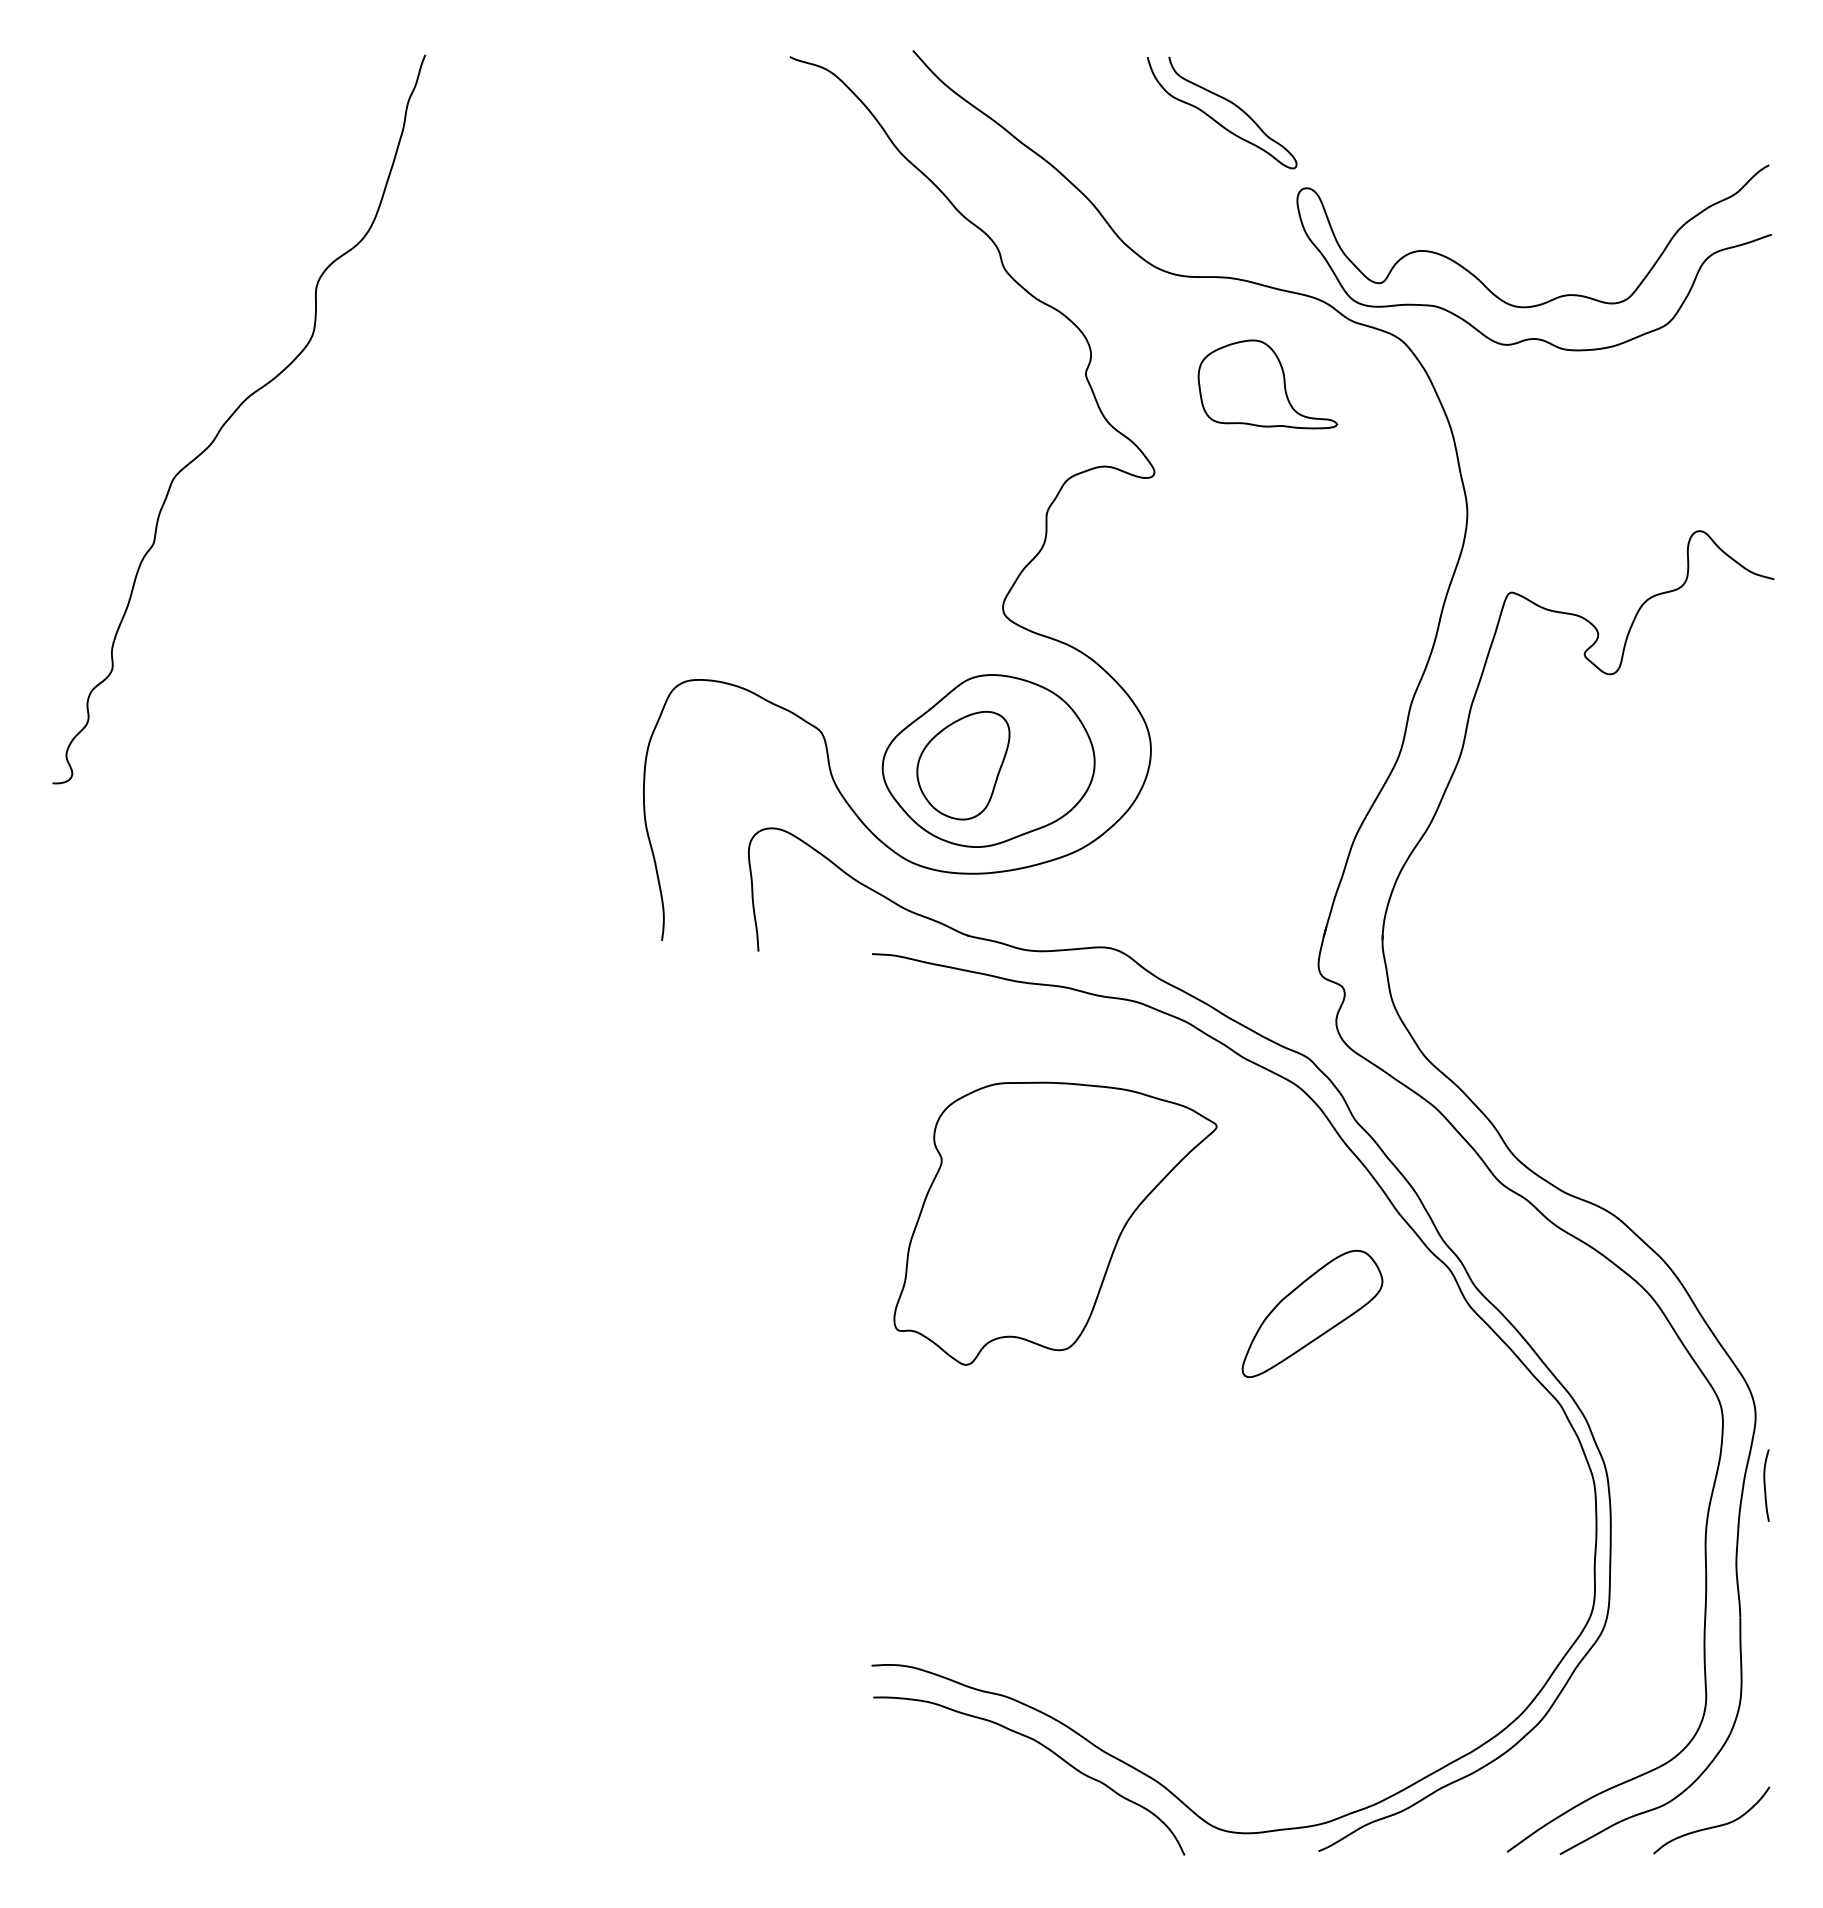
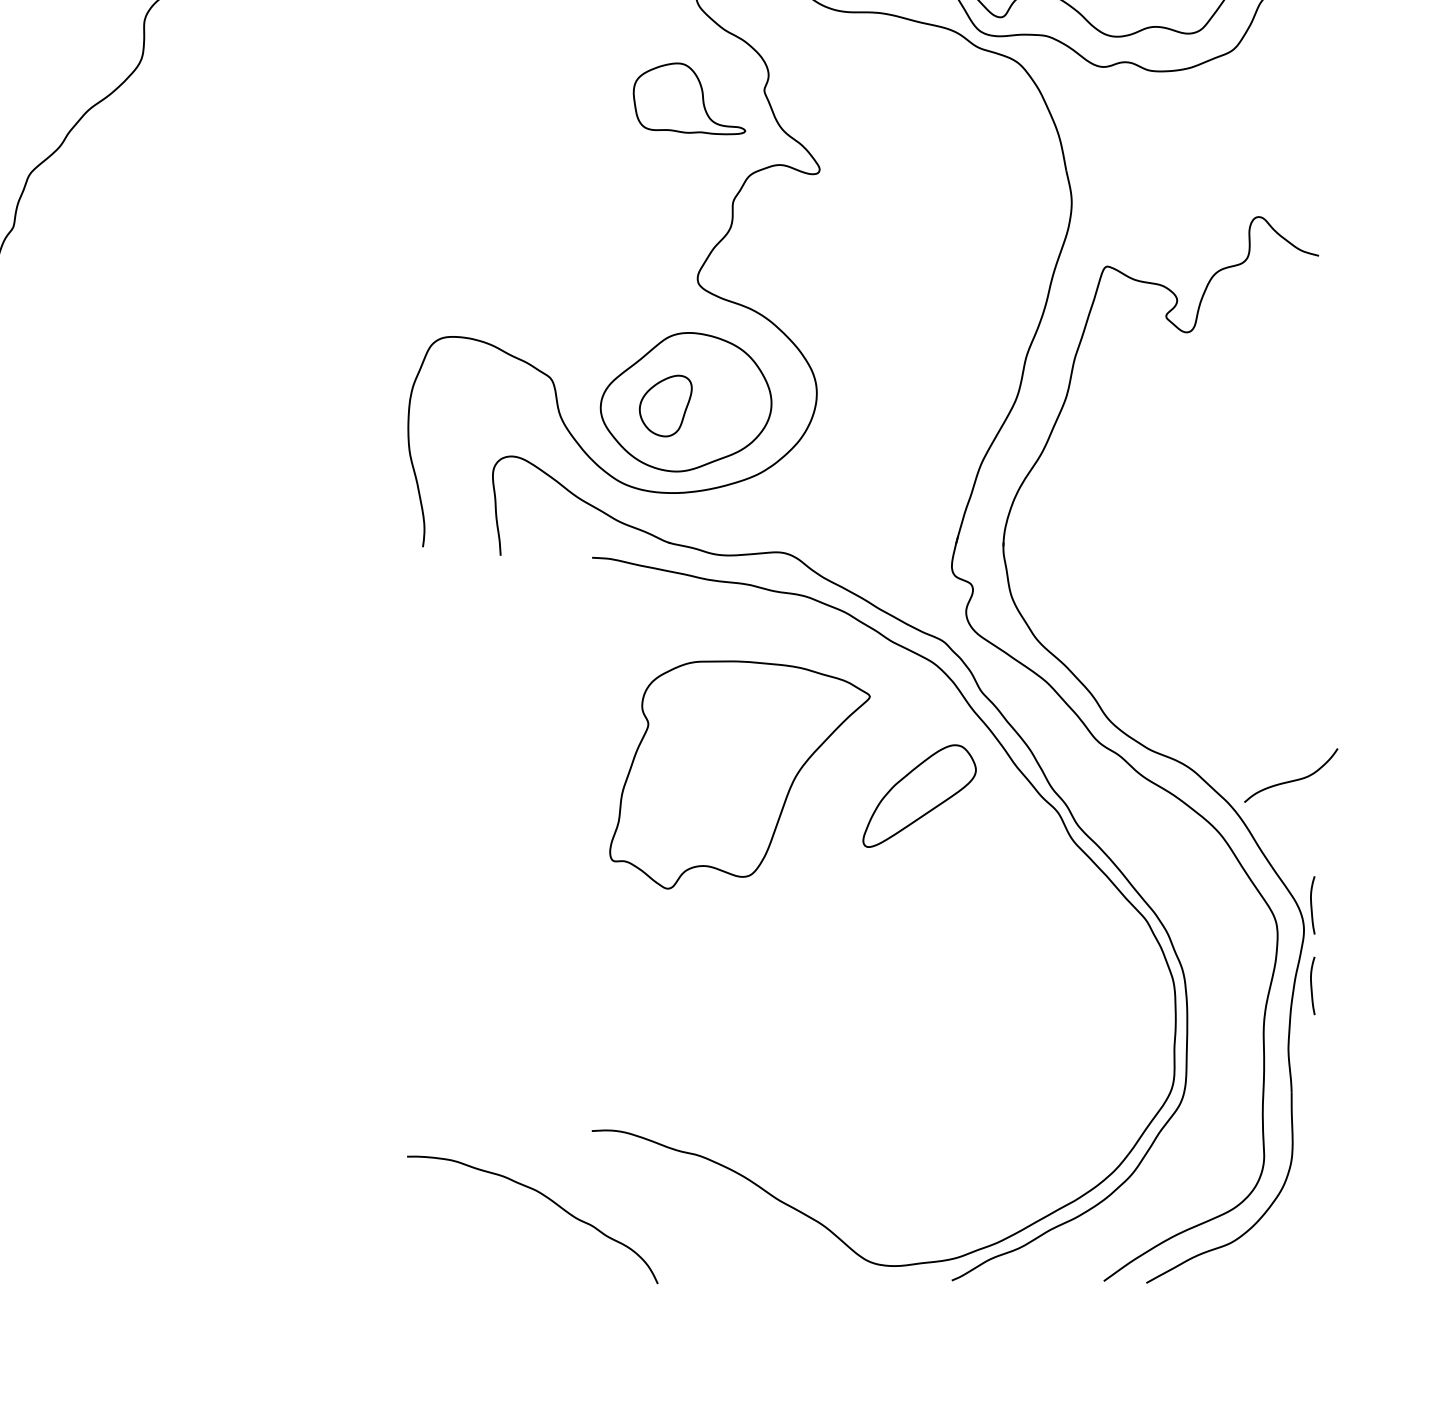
part: (1267, 384) -> (689, 98), moved
part: (963, 765) -> (665, 405), size x0.7
part: (1312, 1313) -> (919, 795), moved
curve: (1765, 1385) -> (1311, 905), added
curve: (1045, 1748) -> (545, 1197), moved
curve: (1711, 1826) -> (1290, 780), moved

